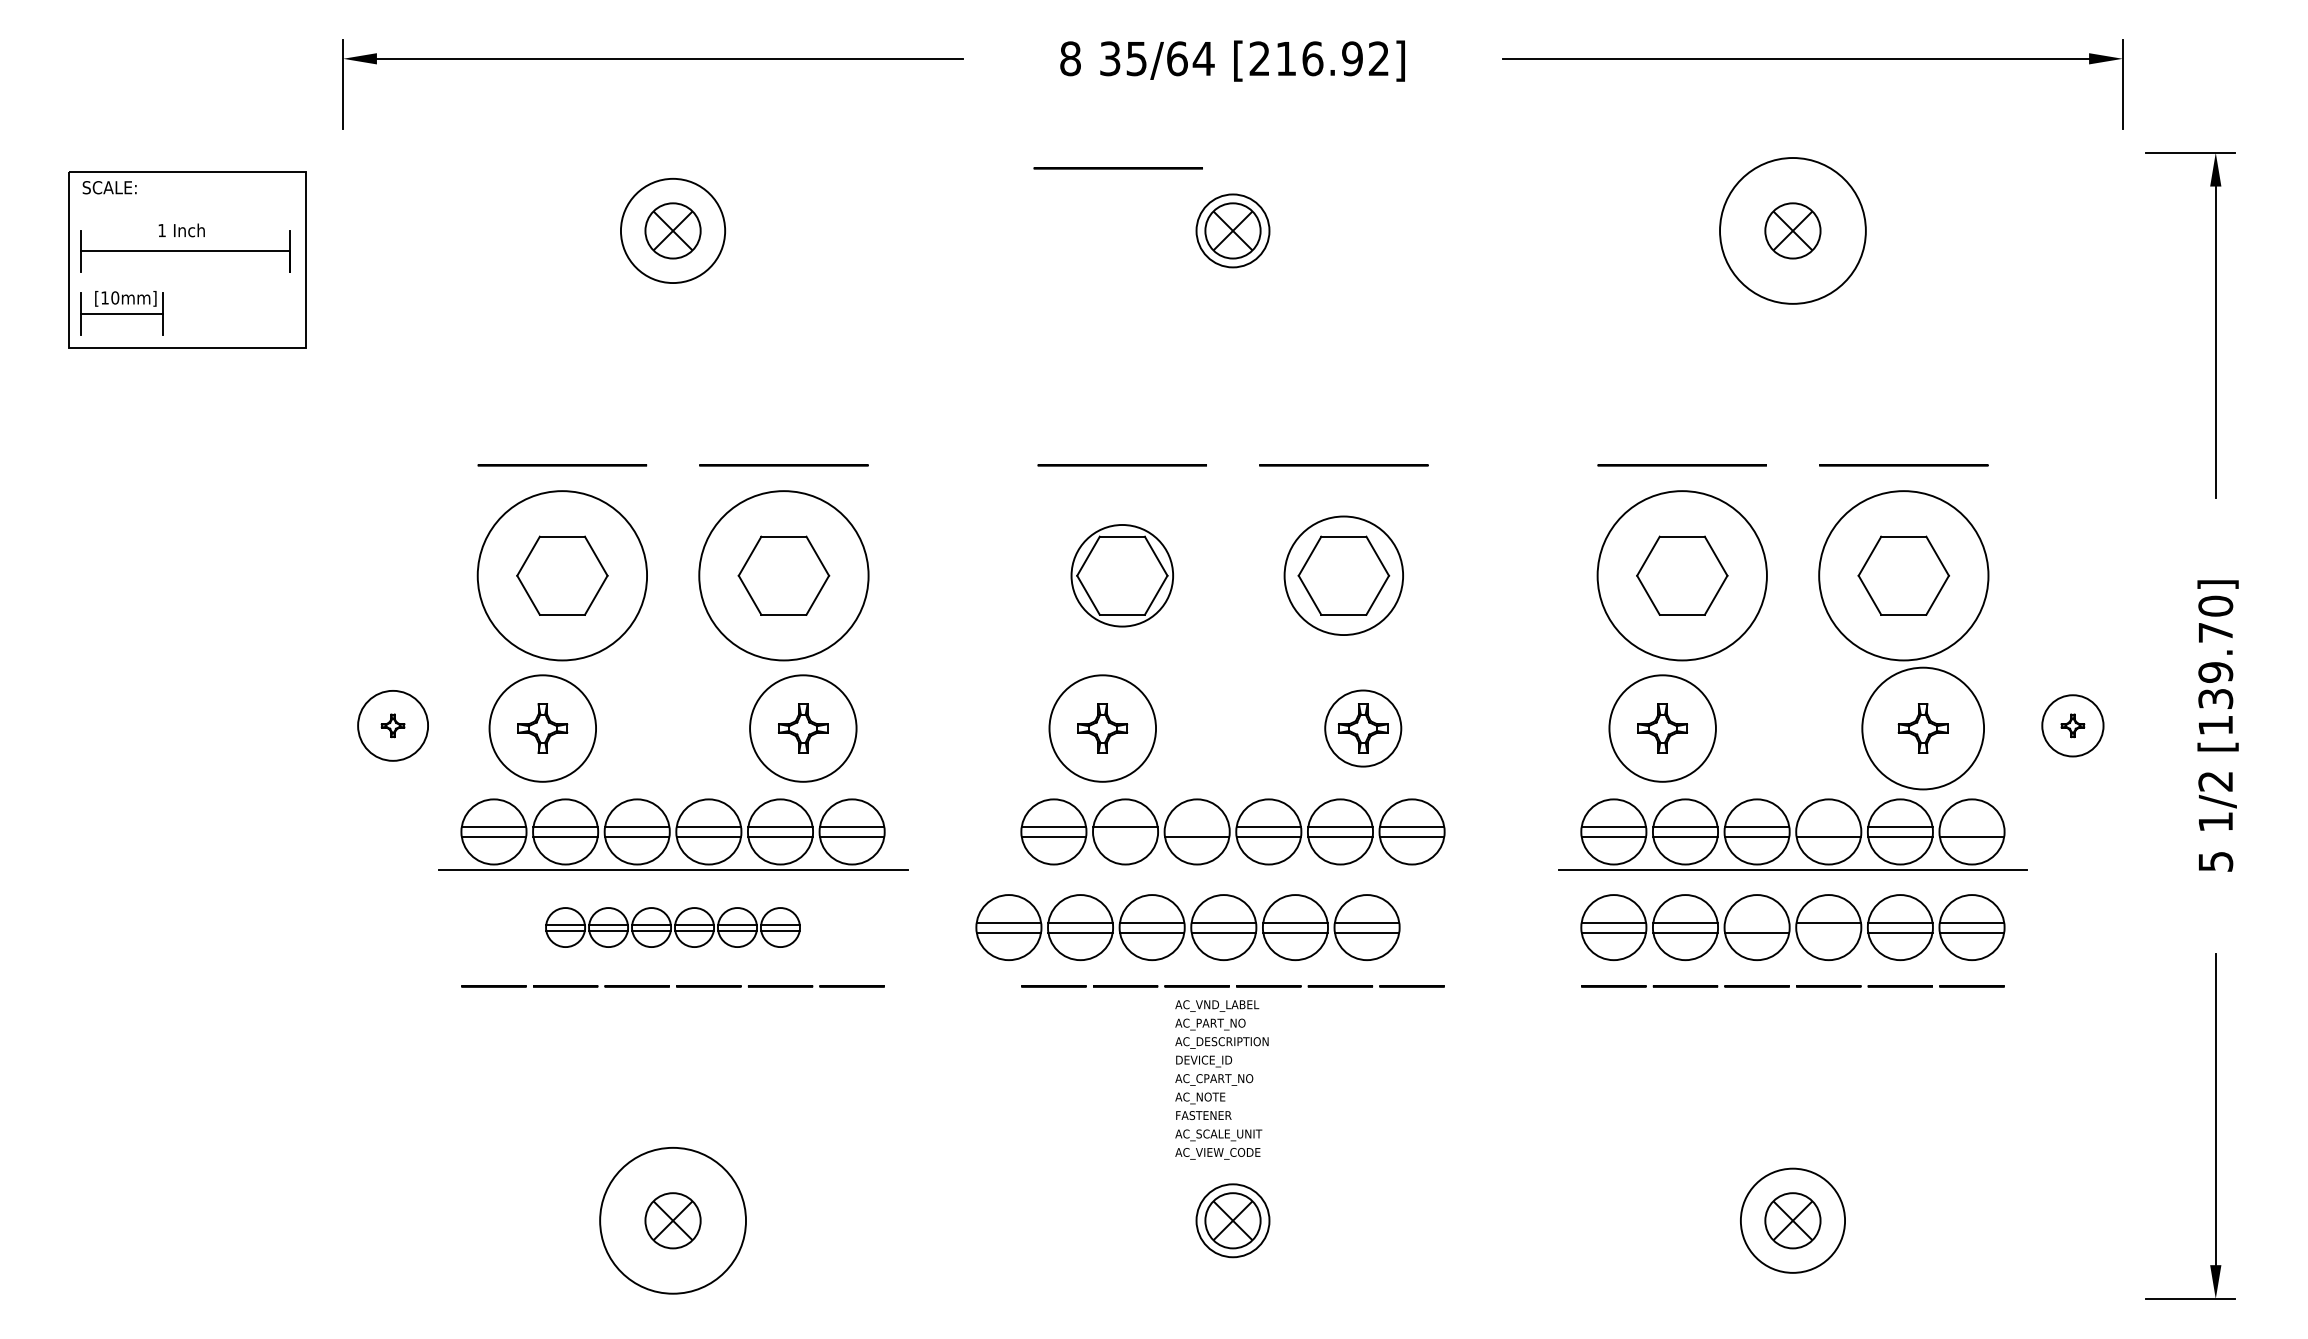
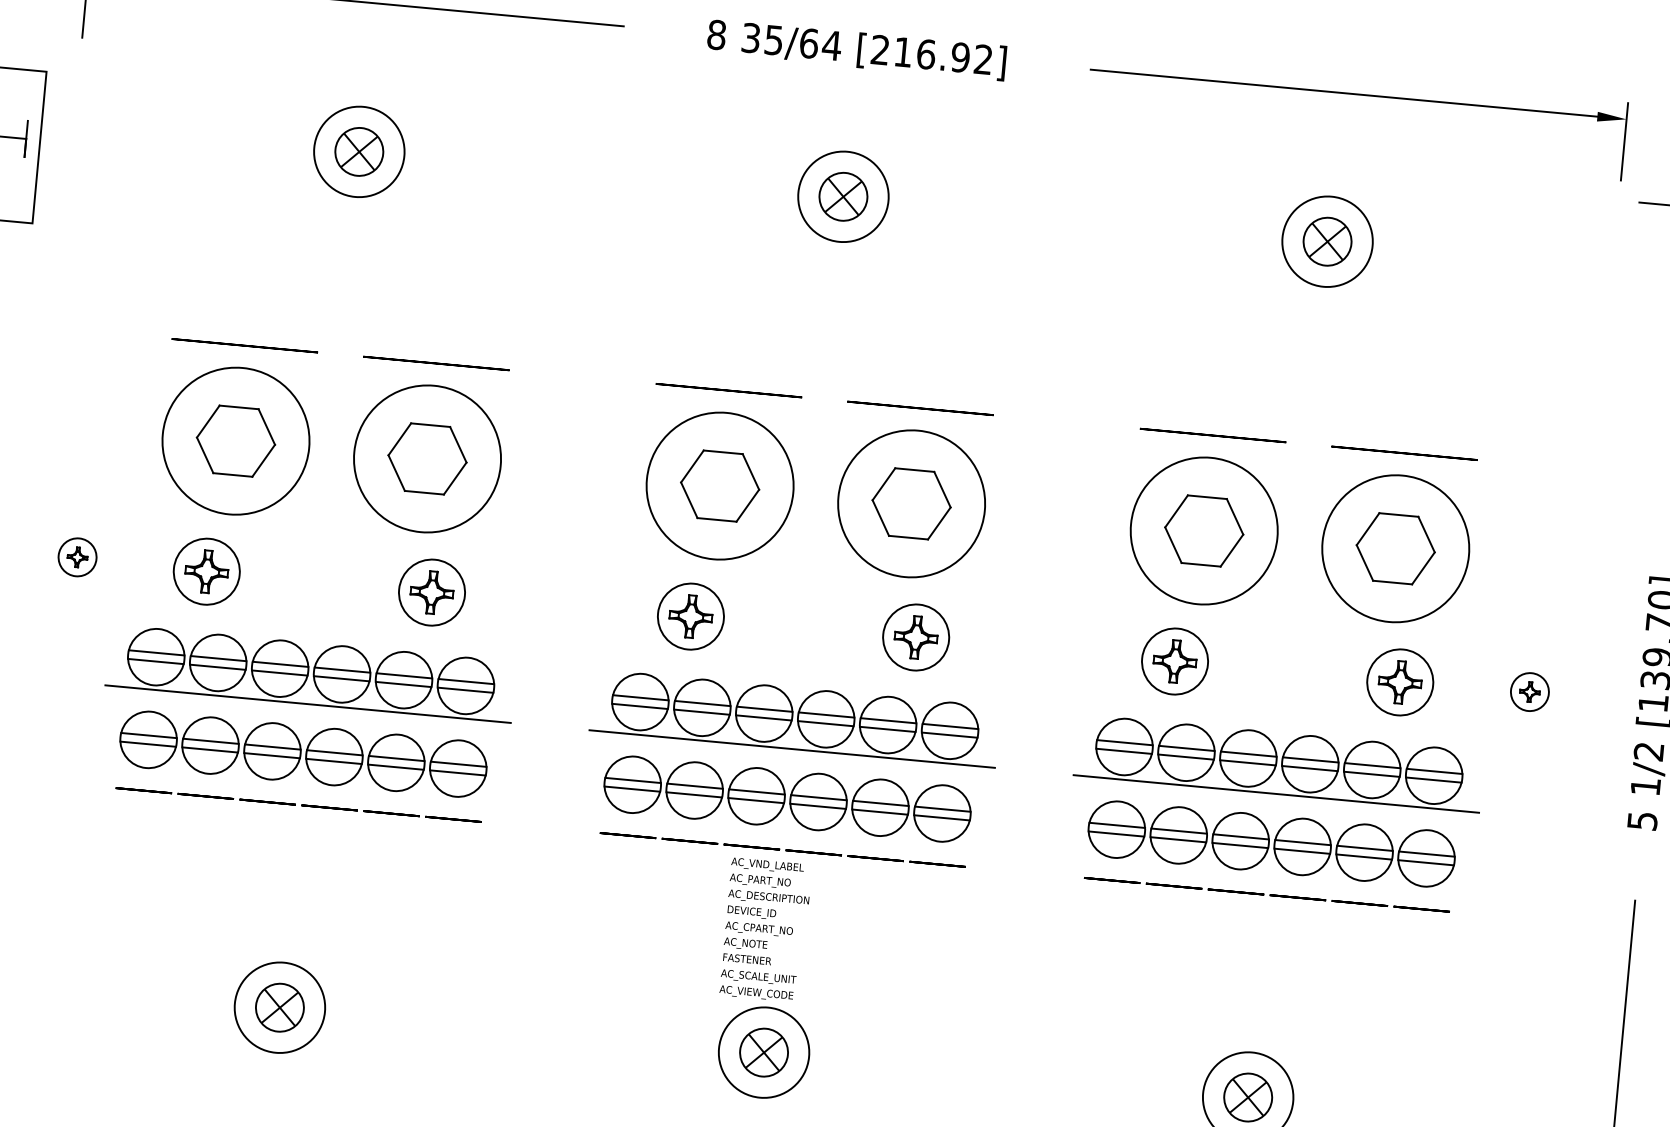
circle: (1117, 168) -> (748, 133), removed
circle: (1232, 230) -> (843, 196), size x1.43
circle: (1792, 230) -> (1327, 241), size x0.71
circle: (1122, 575) -> (720, 485), size x1.67
circle: (1343, 575) -> (911, 503), size x1.43
circle: (392, 725) -> (77, 557), size x0.62
circle: (2072, 725) -> (1529, 691), size x0.71
circle: (542, 728) -> (206, 571), size x0.71
circle: (803, 728) -> (432, 592), size x0.71
circle: (1102, 728) -> (690, 616), size x0.71
circle: (1662, 728) -> (1174, 661), size x0.71
circle: (1923, 728) -> (1400, 682), size x0.62
line: (1197, 826) -> (764, 708), added
line: (1828, 826) -> (1310, 759), added
line: (1971, 826) -> (1434, 770), added
line: (1125, 836) -> (701, 711), added
line: (1232, 869) -> (791, 748), added
line: (1756, 922) -> (1240, 836), added
part: (672, 927) -> (302, 754), size x1.67
part: (1187, 927) -> (787, 799), moved
line: (1828, 932) -> (1302, 851), added
circle: (672, 1220) -> (279, 1007), size x0.71
circle: (1232, 1220) -> (763, 1052), size x1.43

